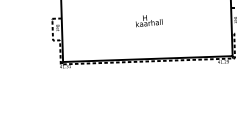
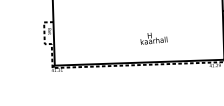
text: (149, 21) -> (154, 39), moved

